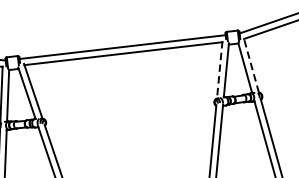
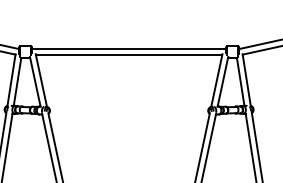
line: (251, 64) -> (246, 79), dashed -> solid
line: (219, 70) -> (216, 81), dashed -> solid

